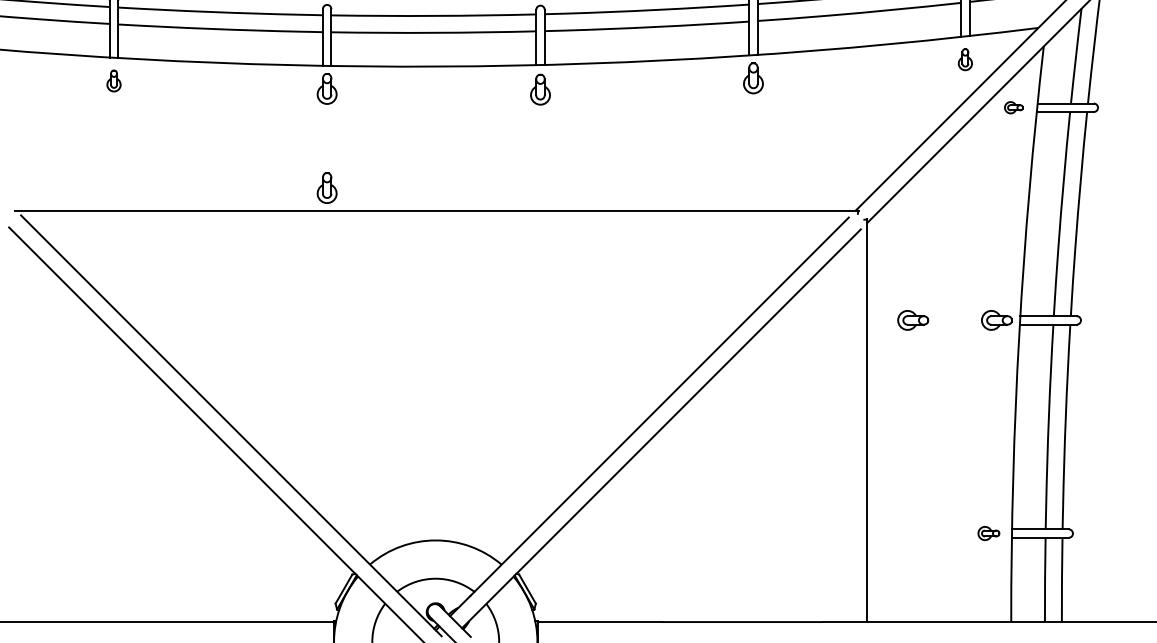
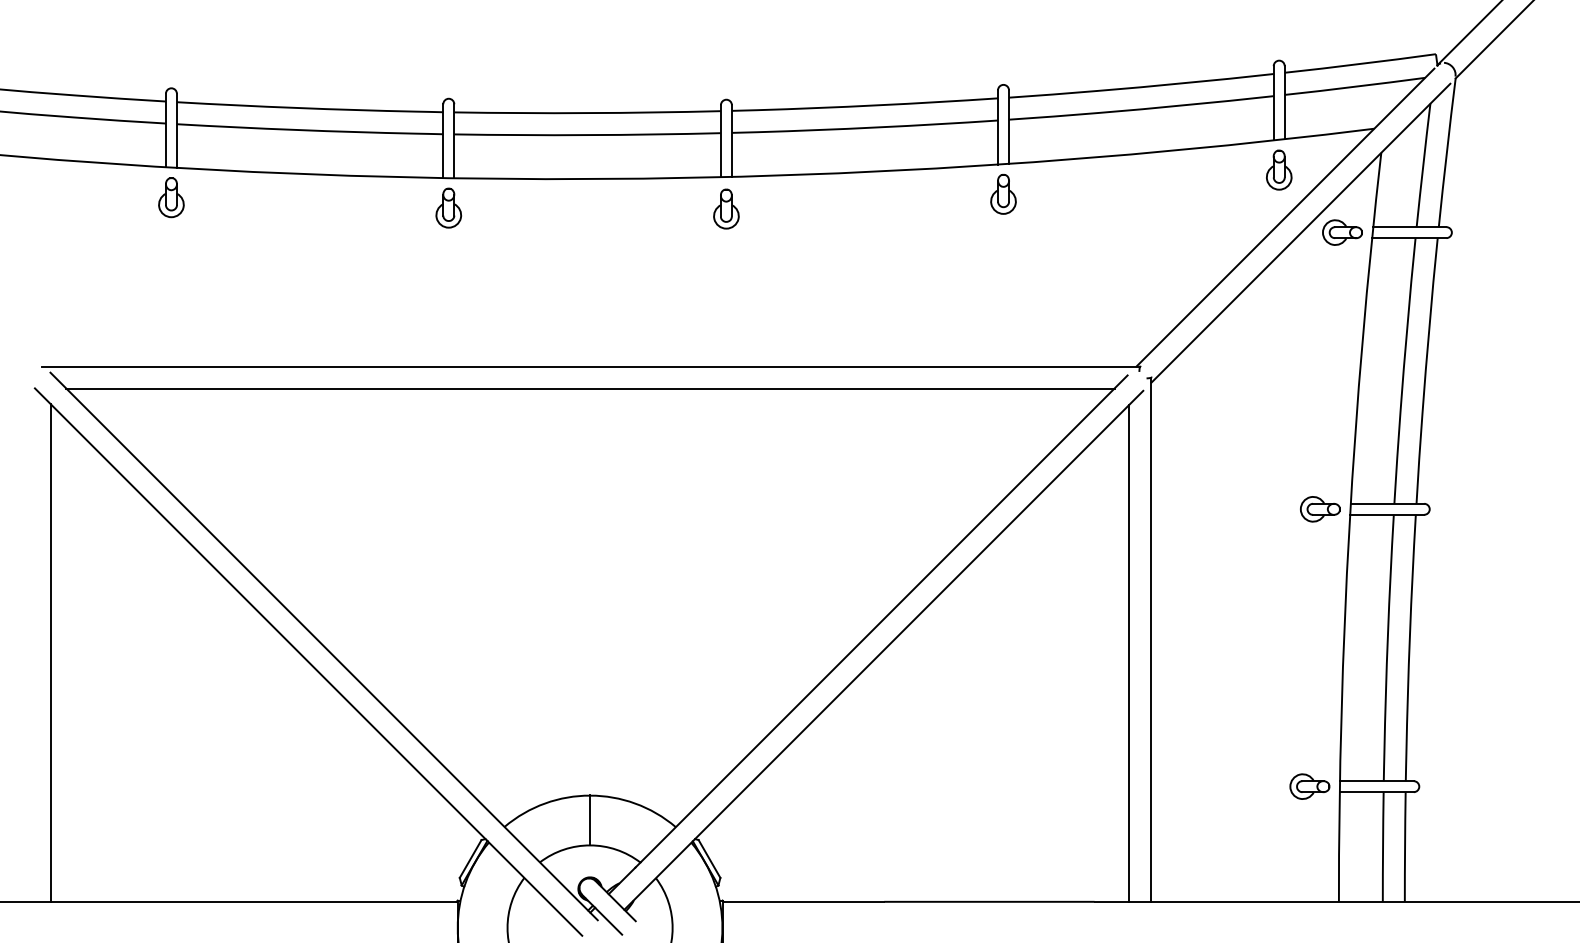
part: (965, 59) -> (1279, 169), size x1.43
part: (114, 80) -> (171, 197), size x1.43
part: (1013, 107) -> (1342, 232), size x1.67
part: (326, 187) -> (448, 336), removed
line: (436, 227) -> (590, 388), added
part: (913, 320) -> (1211, 509), removed
line: (21, 430) -> (50, 652), added
line: (850, 430) -> (1129, 652), added
part: (988, 533) -> (1309, 786), size x1.43
line: (436, 559) -> (590, 820), added

